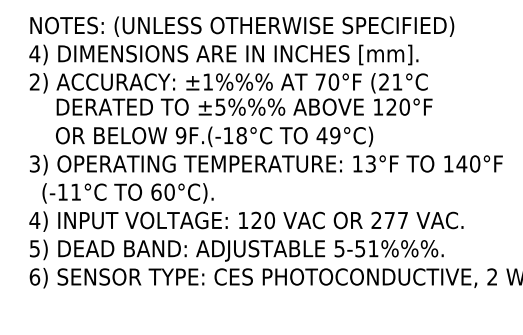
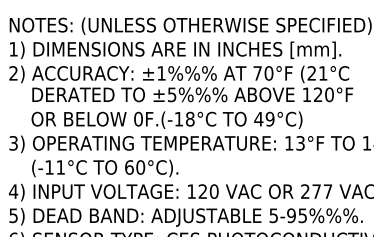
text: (34, 53) -> (13, 49), 4) -> 1)
text: (180, 135) -> (137, 119), 9F.(-18°C -> 0F.(-18°C
text: (127, 193) -> (104, 168), moved
text: (366, 248) -> (296, 215), 5-51%%%. -> 5-95%%%.

